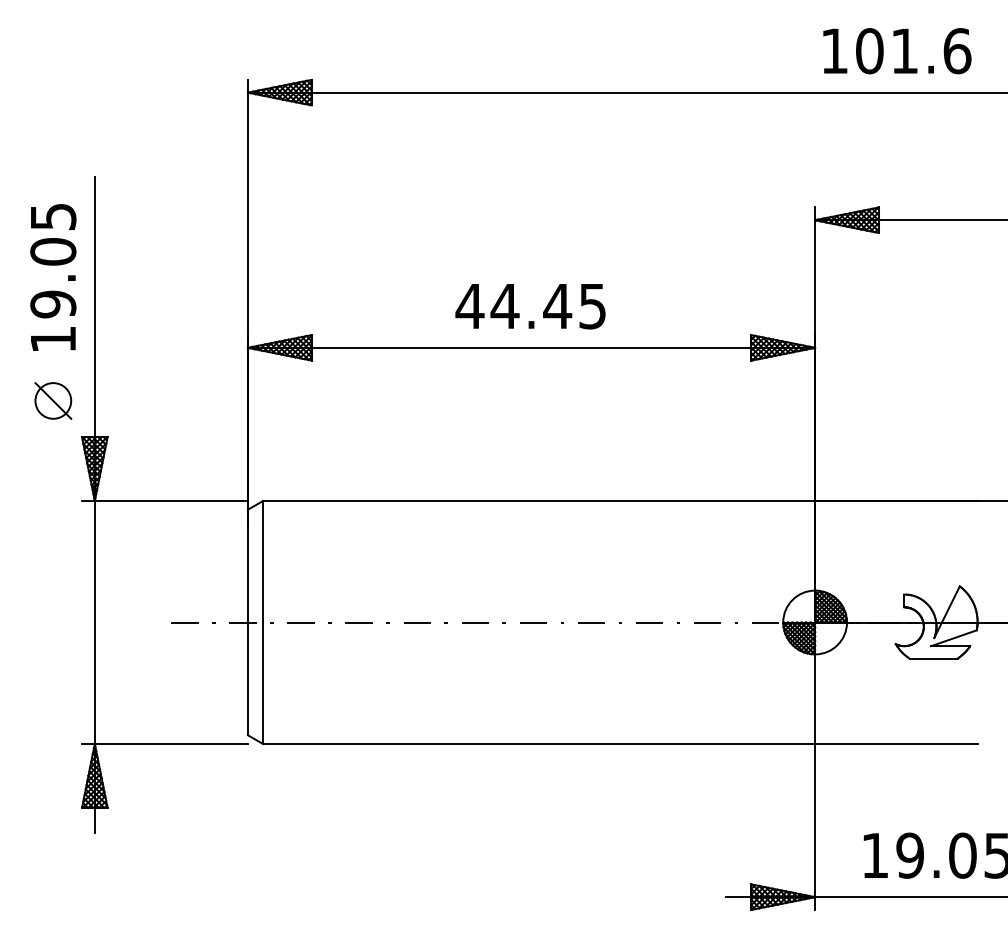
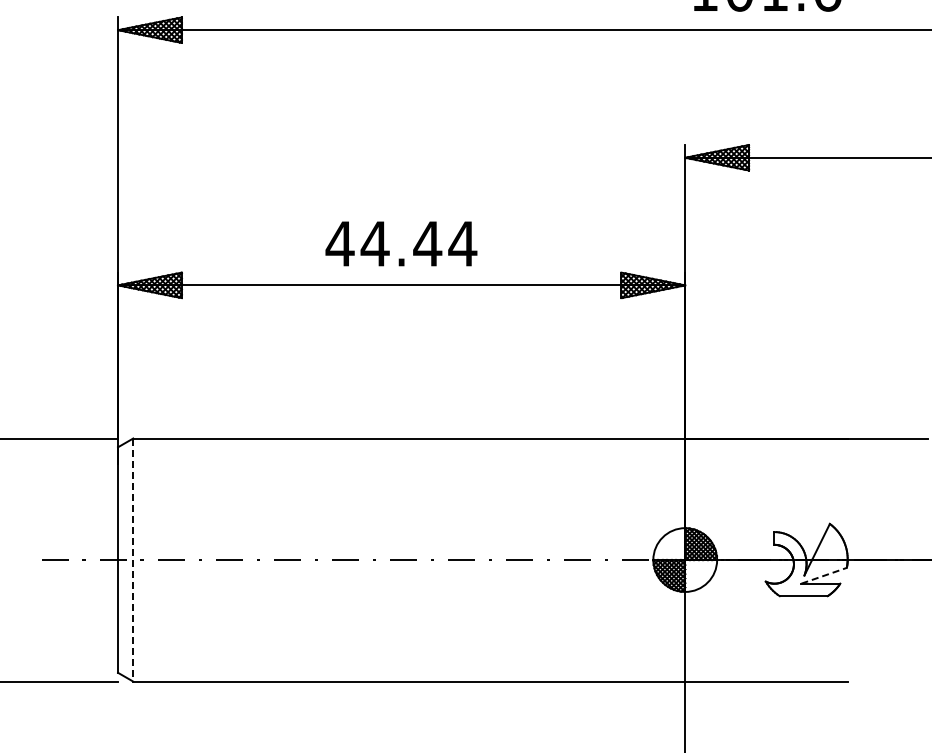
text: (592, 306) -> (462, 244), 44.45 -> 44.44
line: (263, 622) -> (133, 560), solid -> dashed
line: (954, 638) -> (824, 576), solid -> dashed

